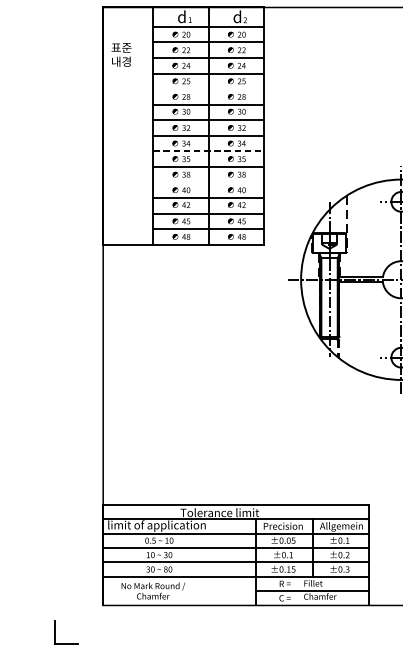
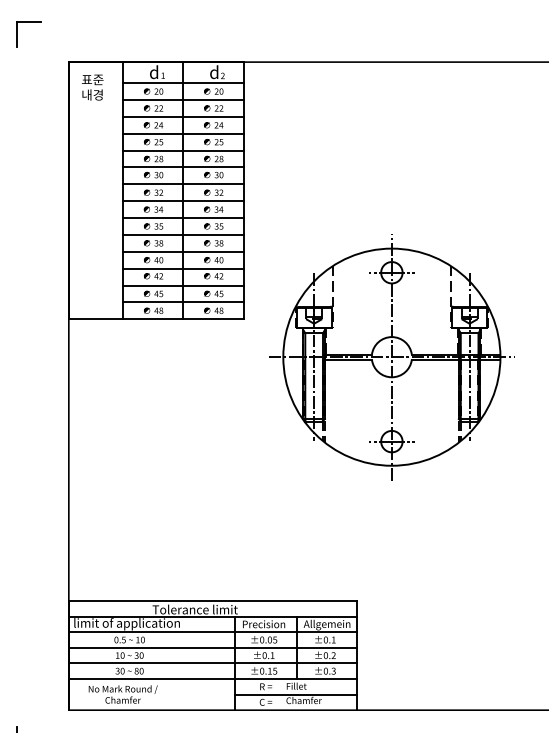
text: (121, 54) -> (92, 87), moved
line: (209, 89) -> (183, 150), added
line: (209, 151) -> (183, 218), dashed -> solid
line: (209, 182) -> (183, 251), added

